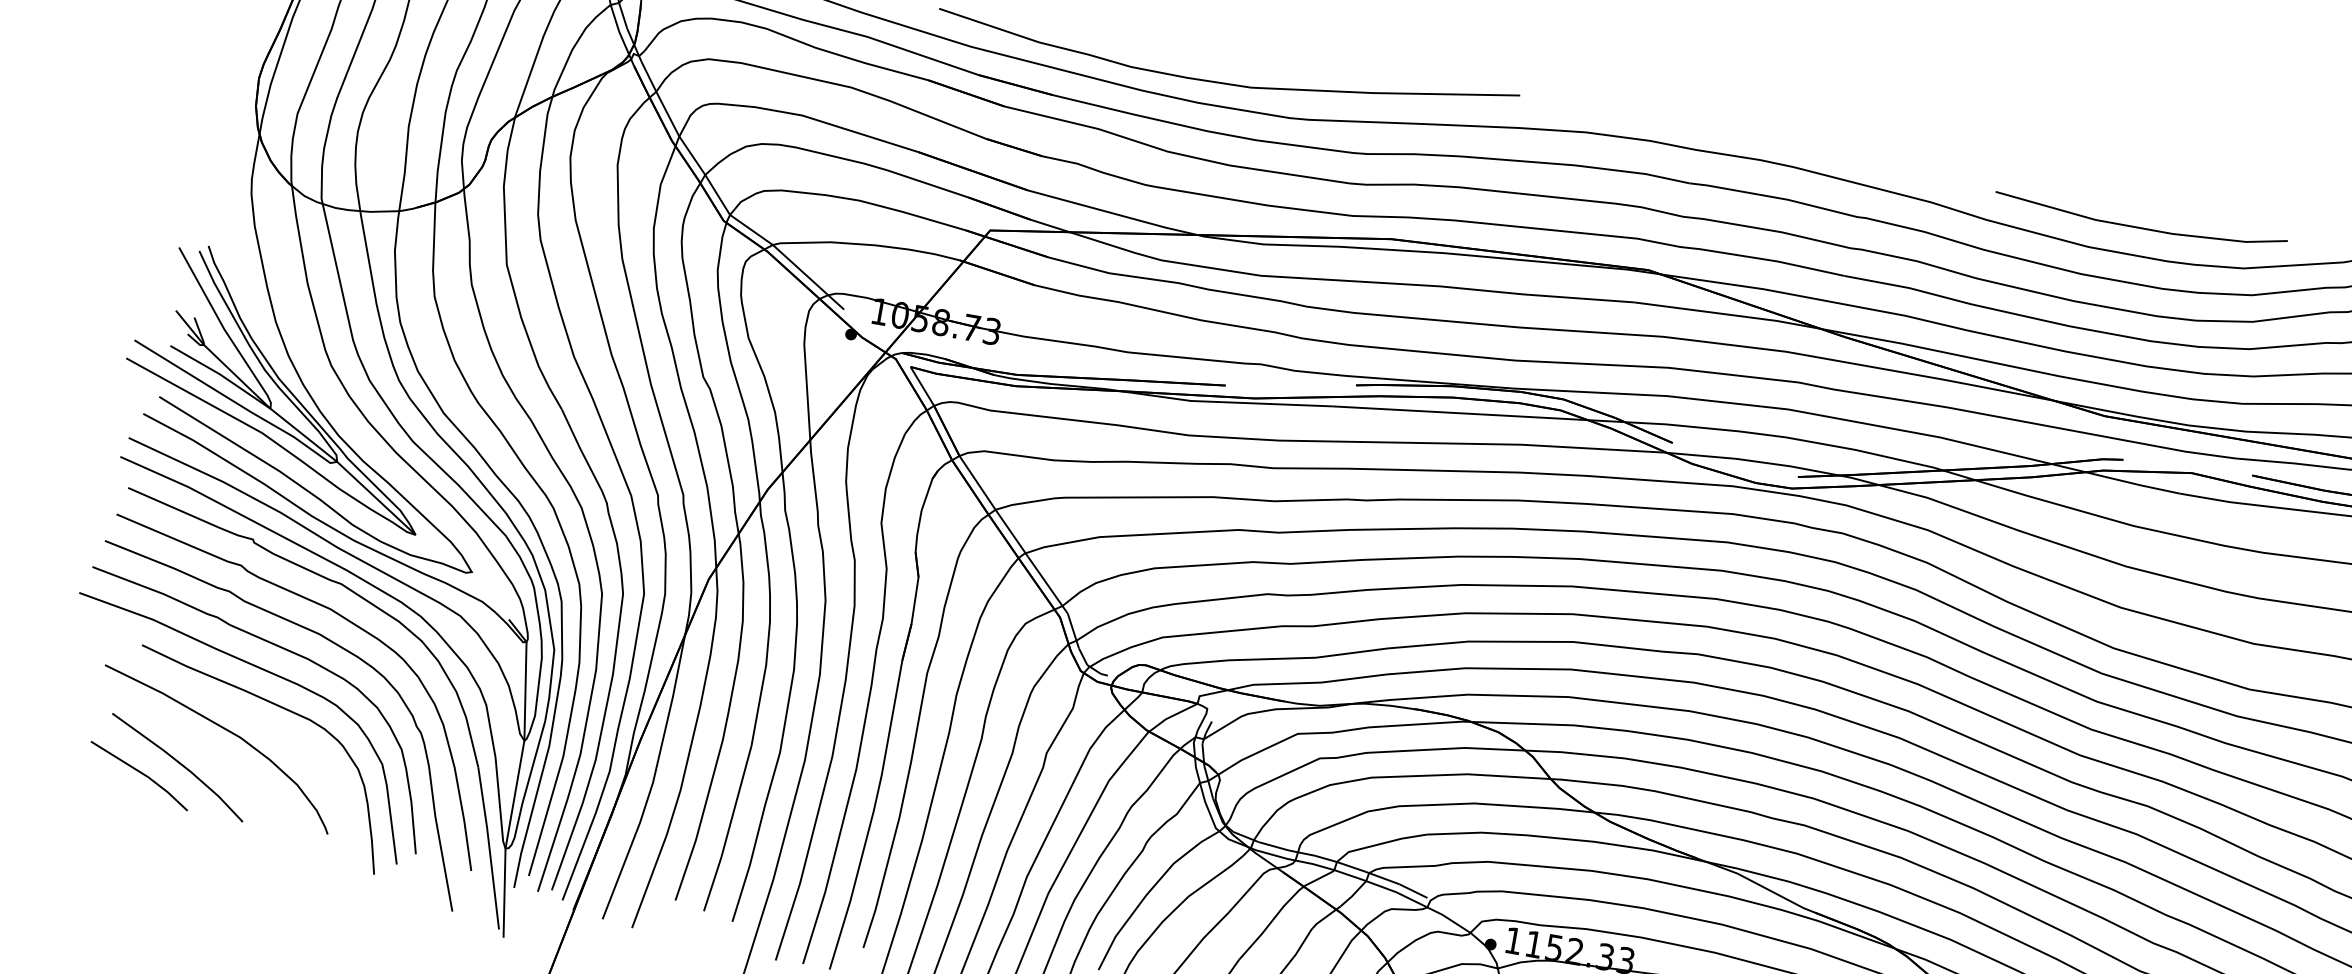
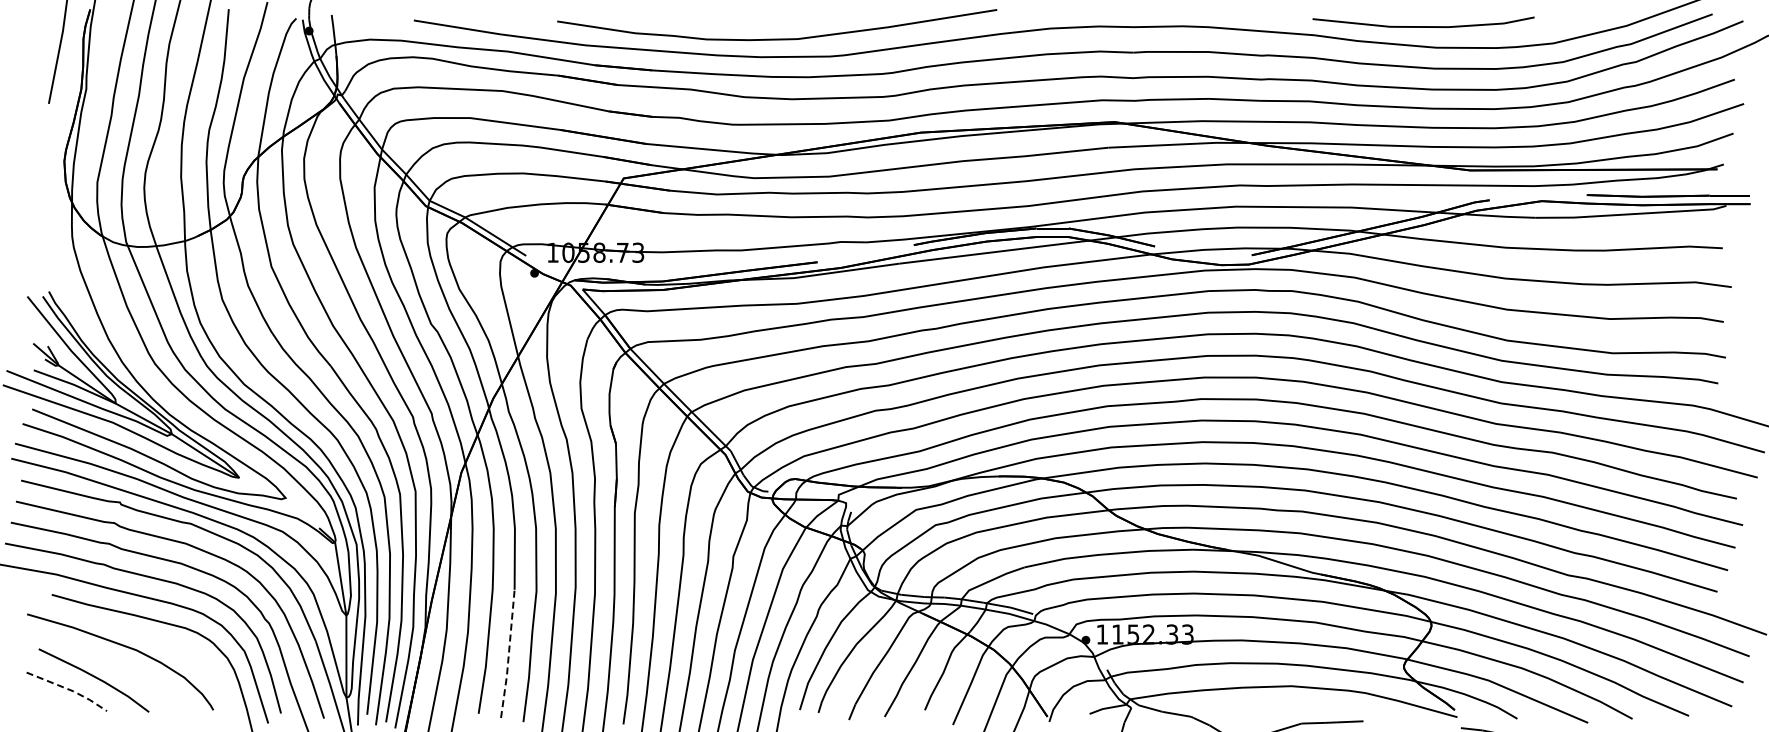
line: (2139, 227) -> (1423, 26), moved
line: (143, 773) -> (69, 689), solid -> dashed
line: (728, 829) -> (508, 654), solid -> dashed

